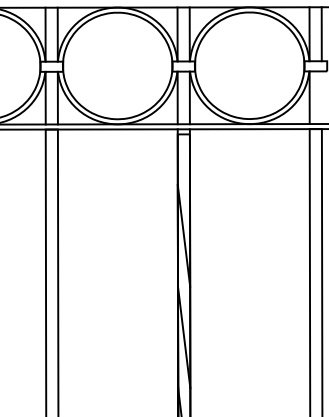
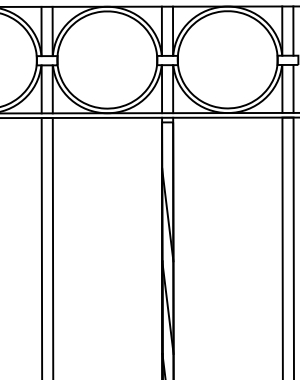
line: (321, 97) -> (293, 88), added

